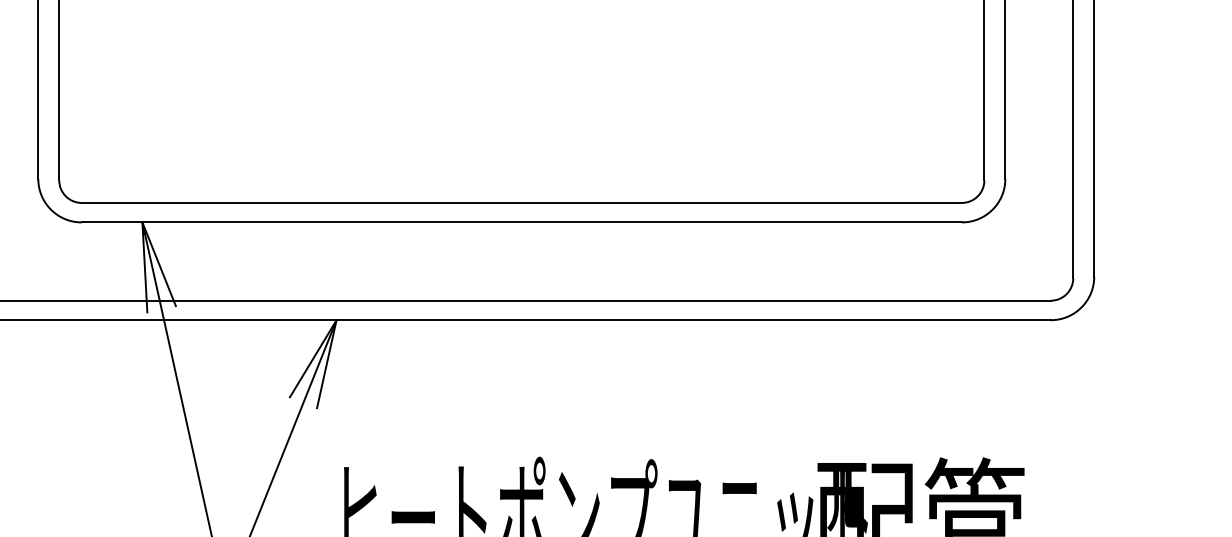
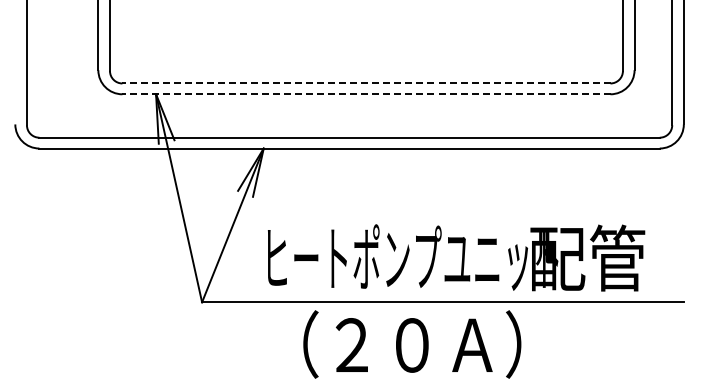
line: (520, 202) -> (365, 83), solid -> dashed
line: (520, 222) -> (365, 94), solid -> dashed

